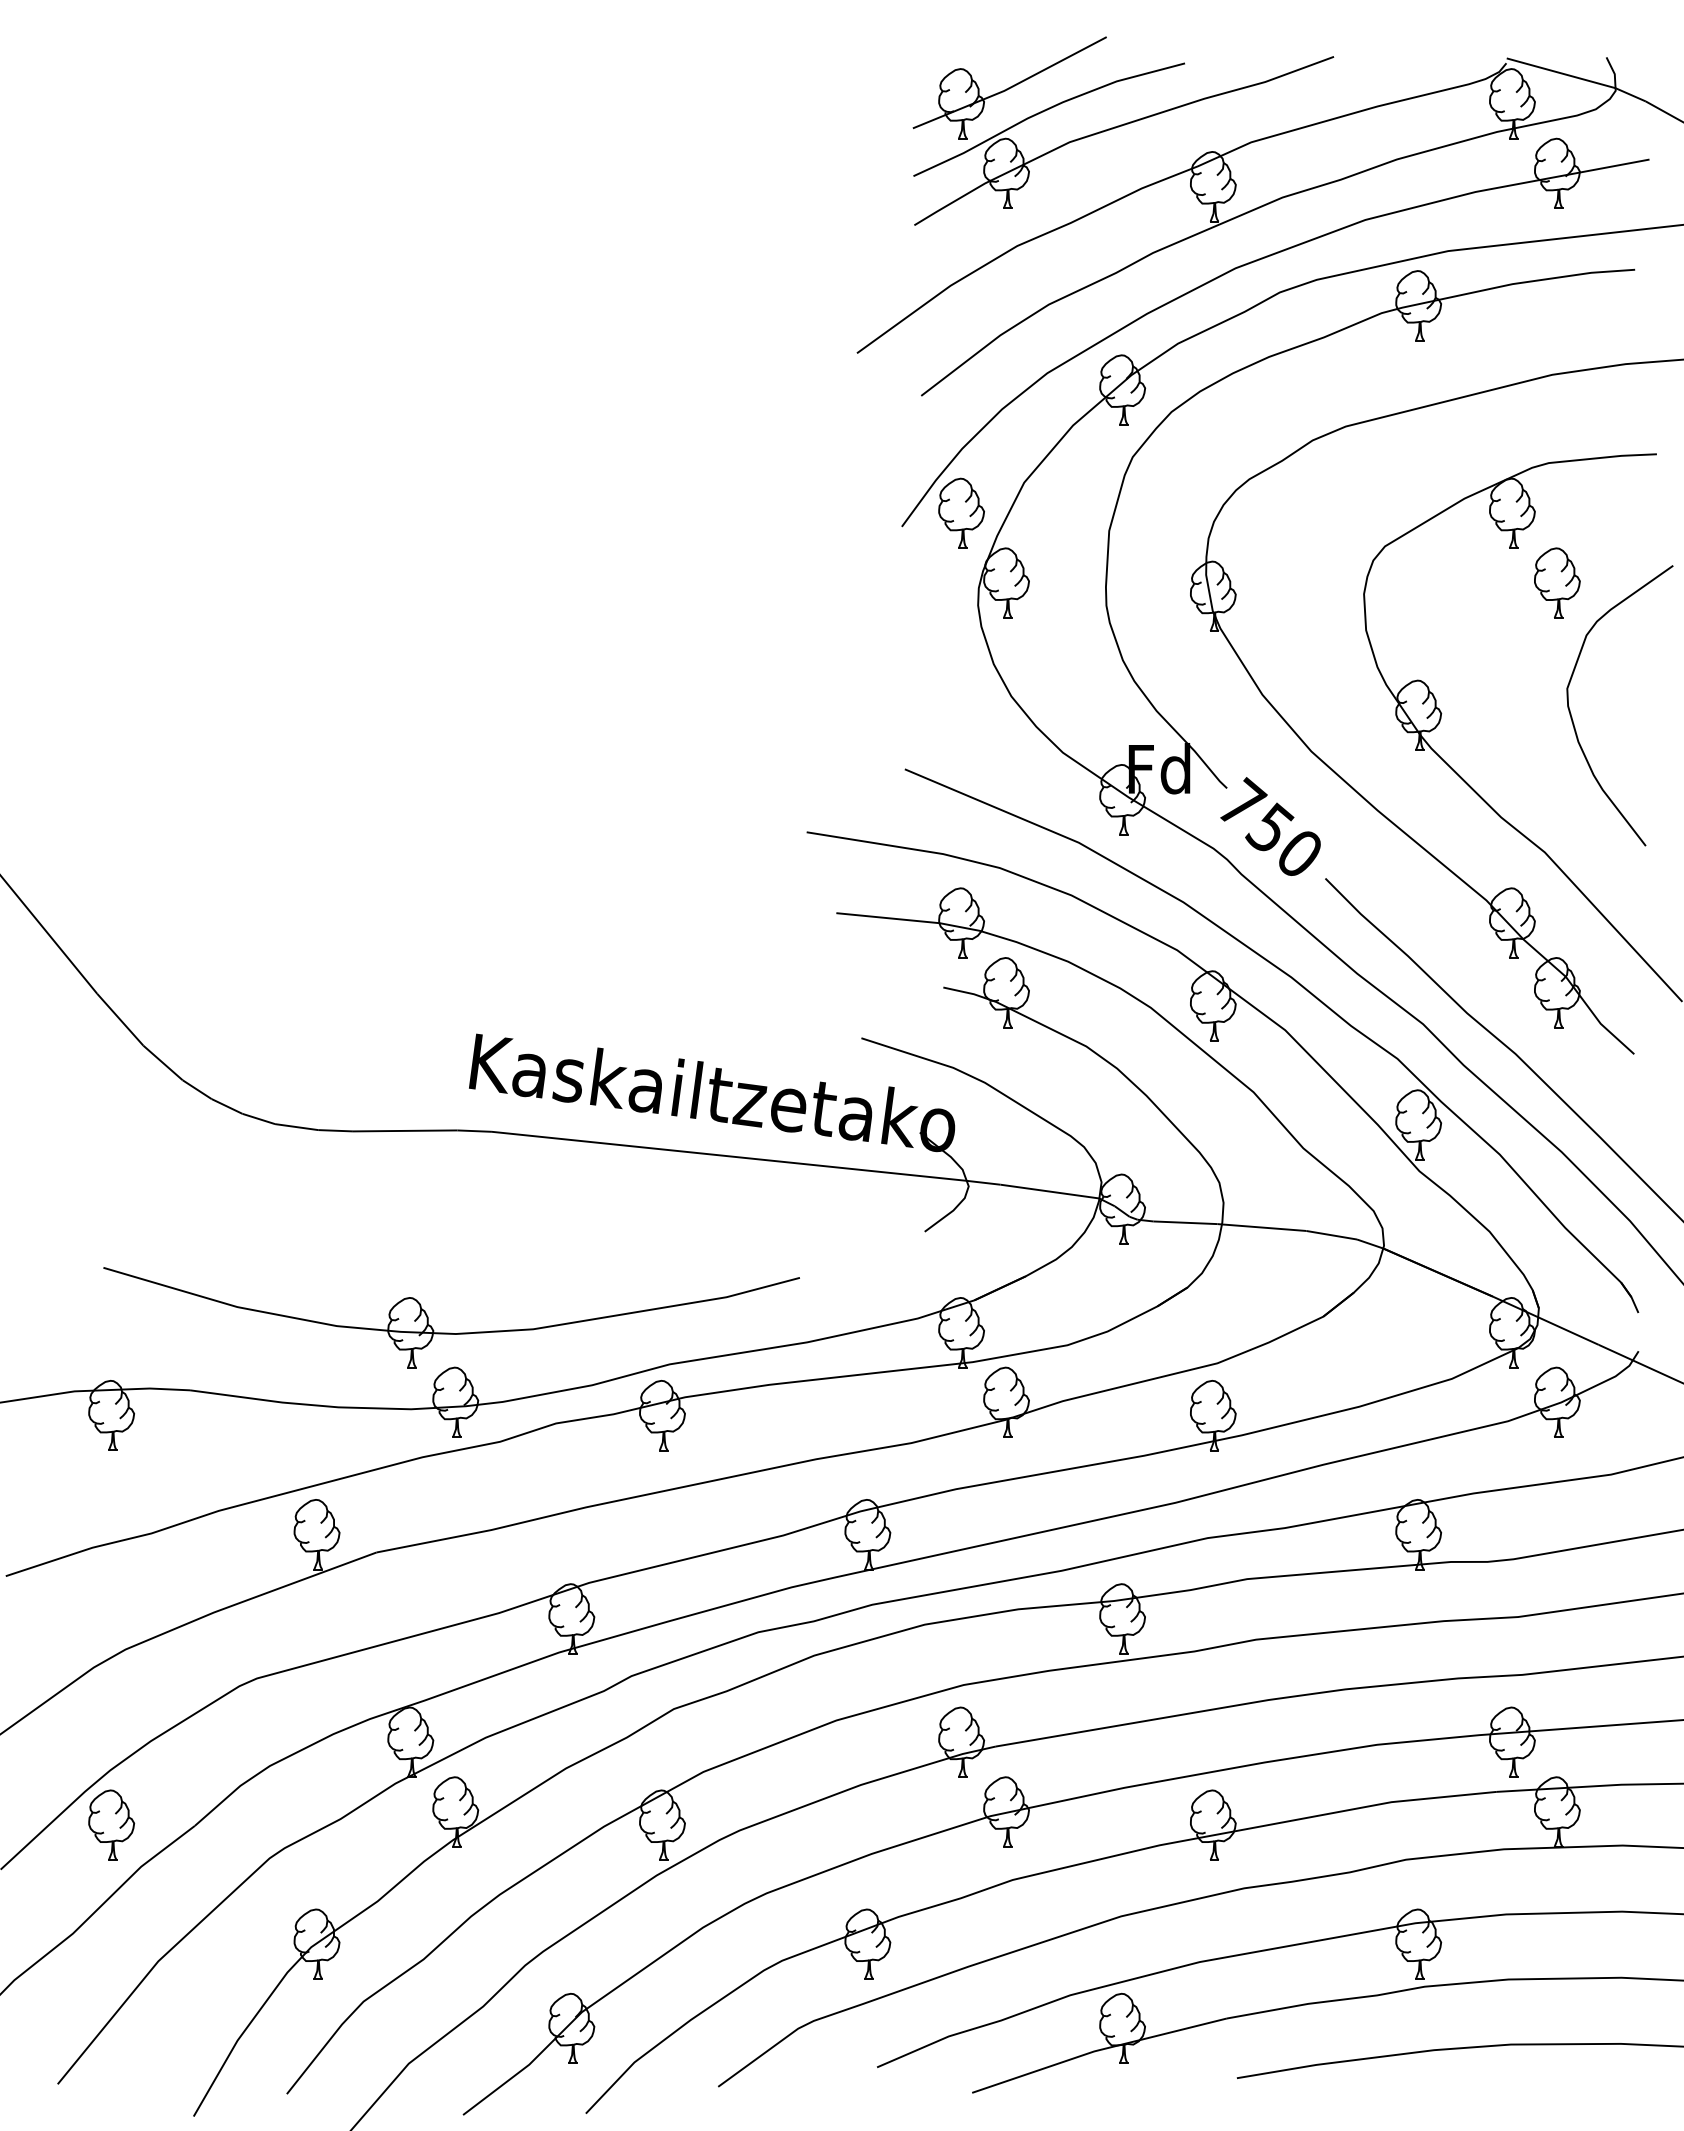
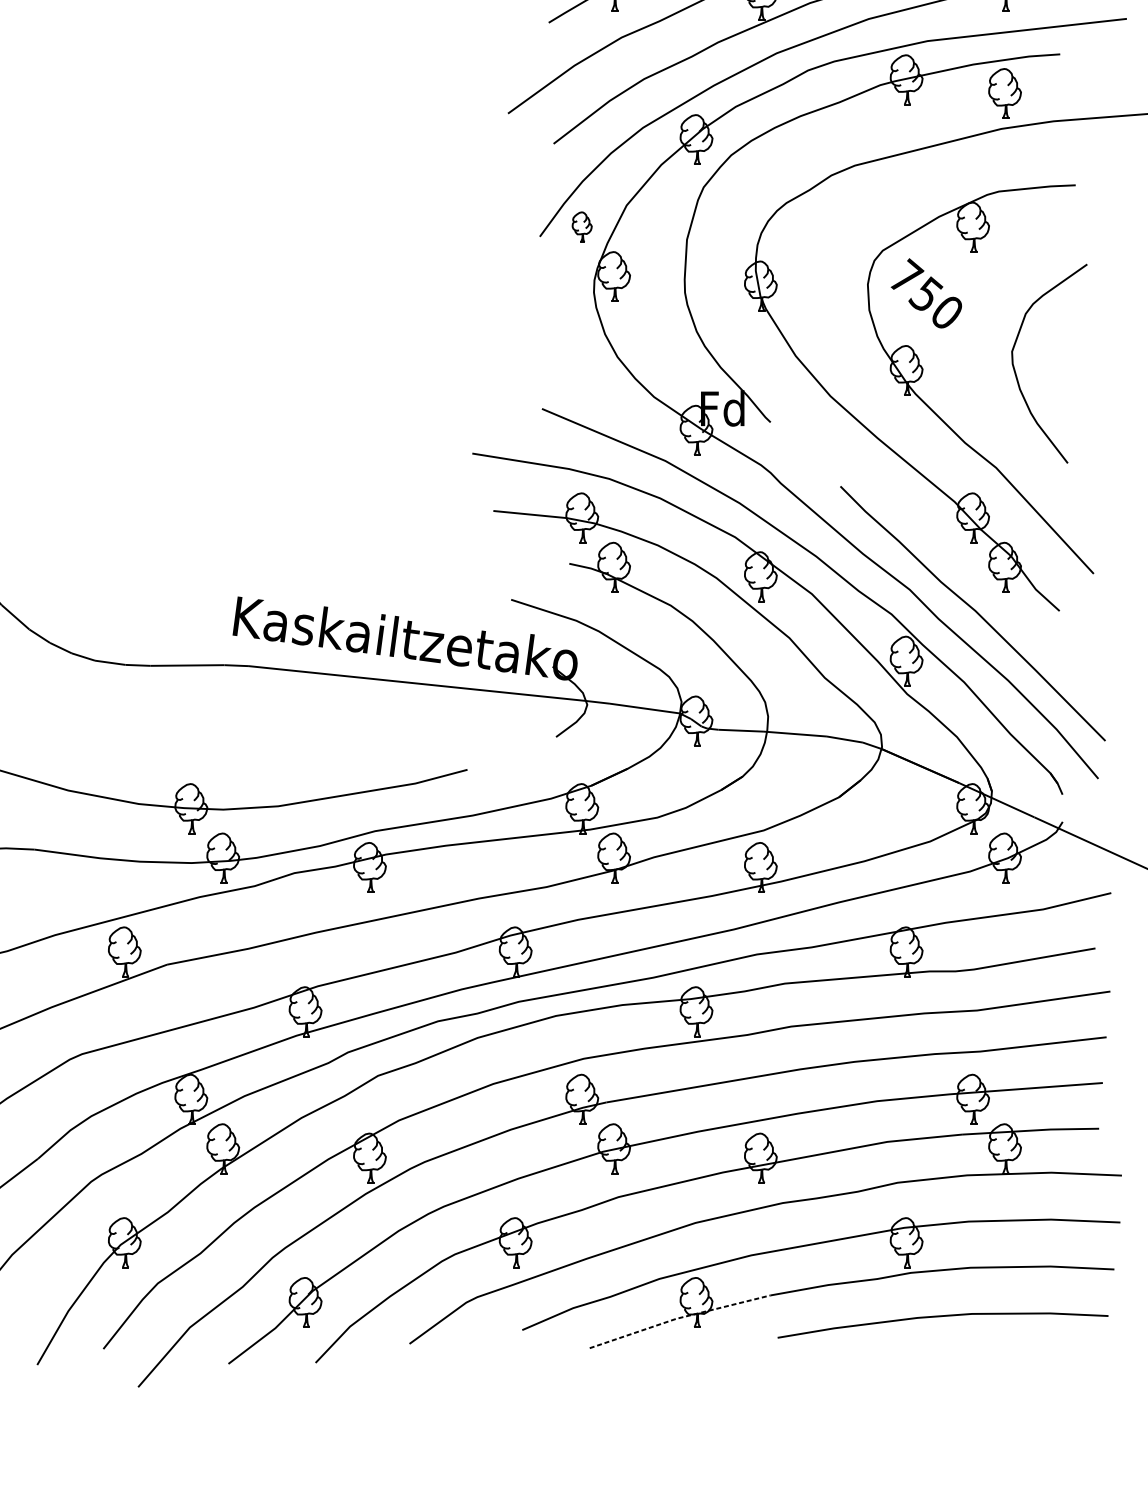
part: (961, 512) -> (582, 226), size x0.6
part: (1557, 582) -> (1005, 93), moved
text: (1270, 826) -> (926, 293), moved
line: (1098, 2050) -> (679, 1318), solid -> dashed

